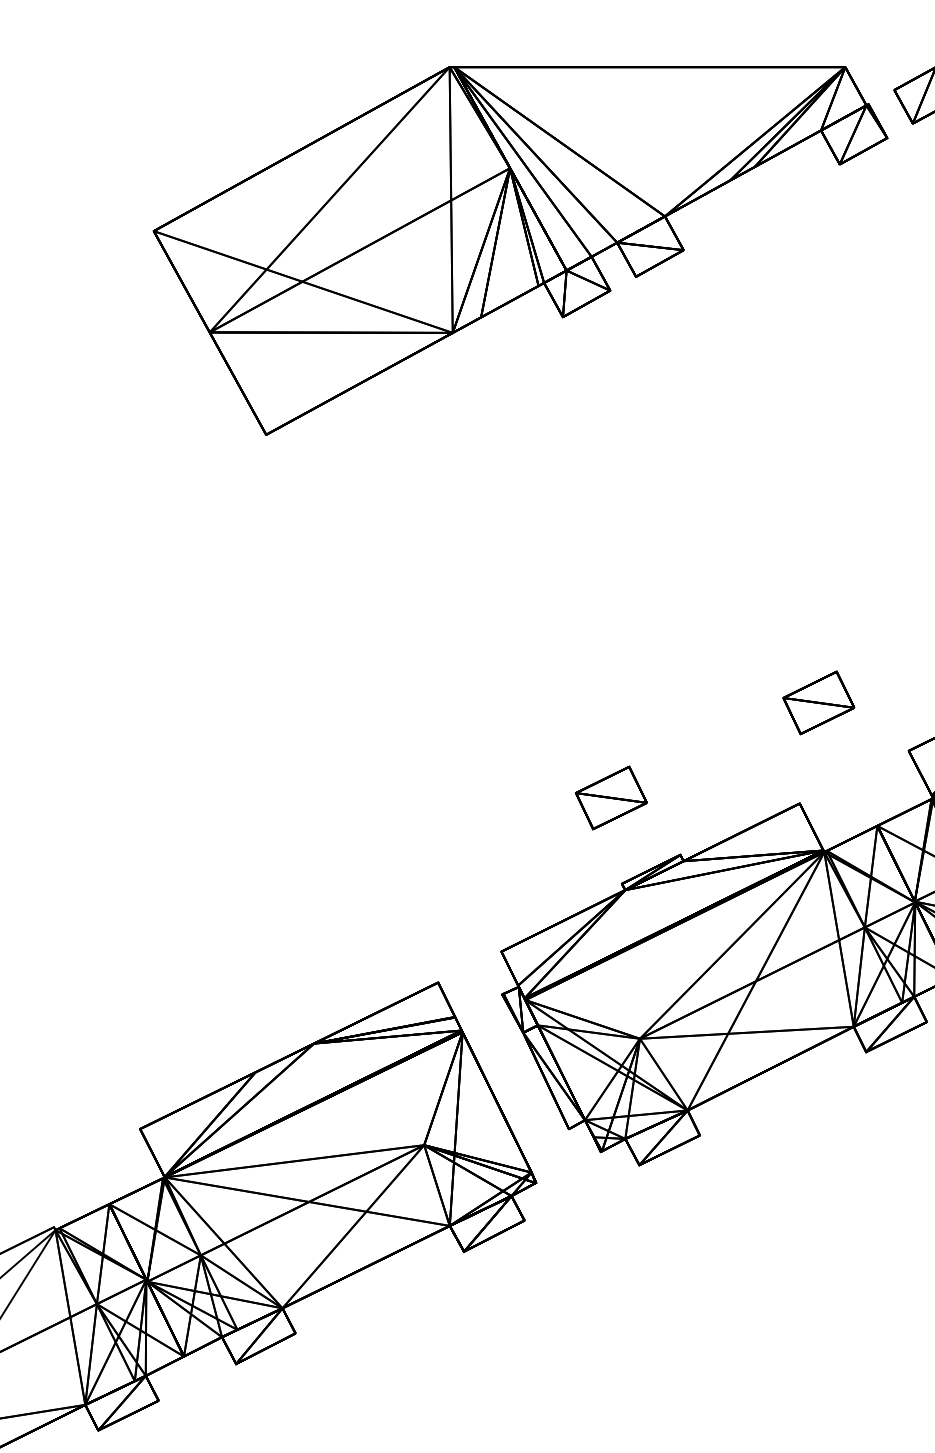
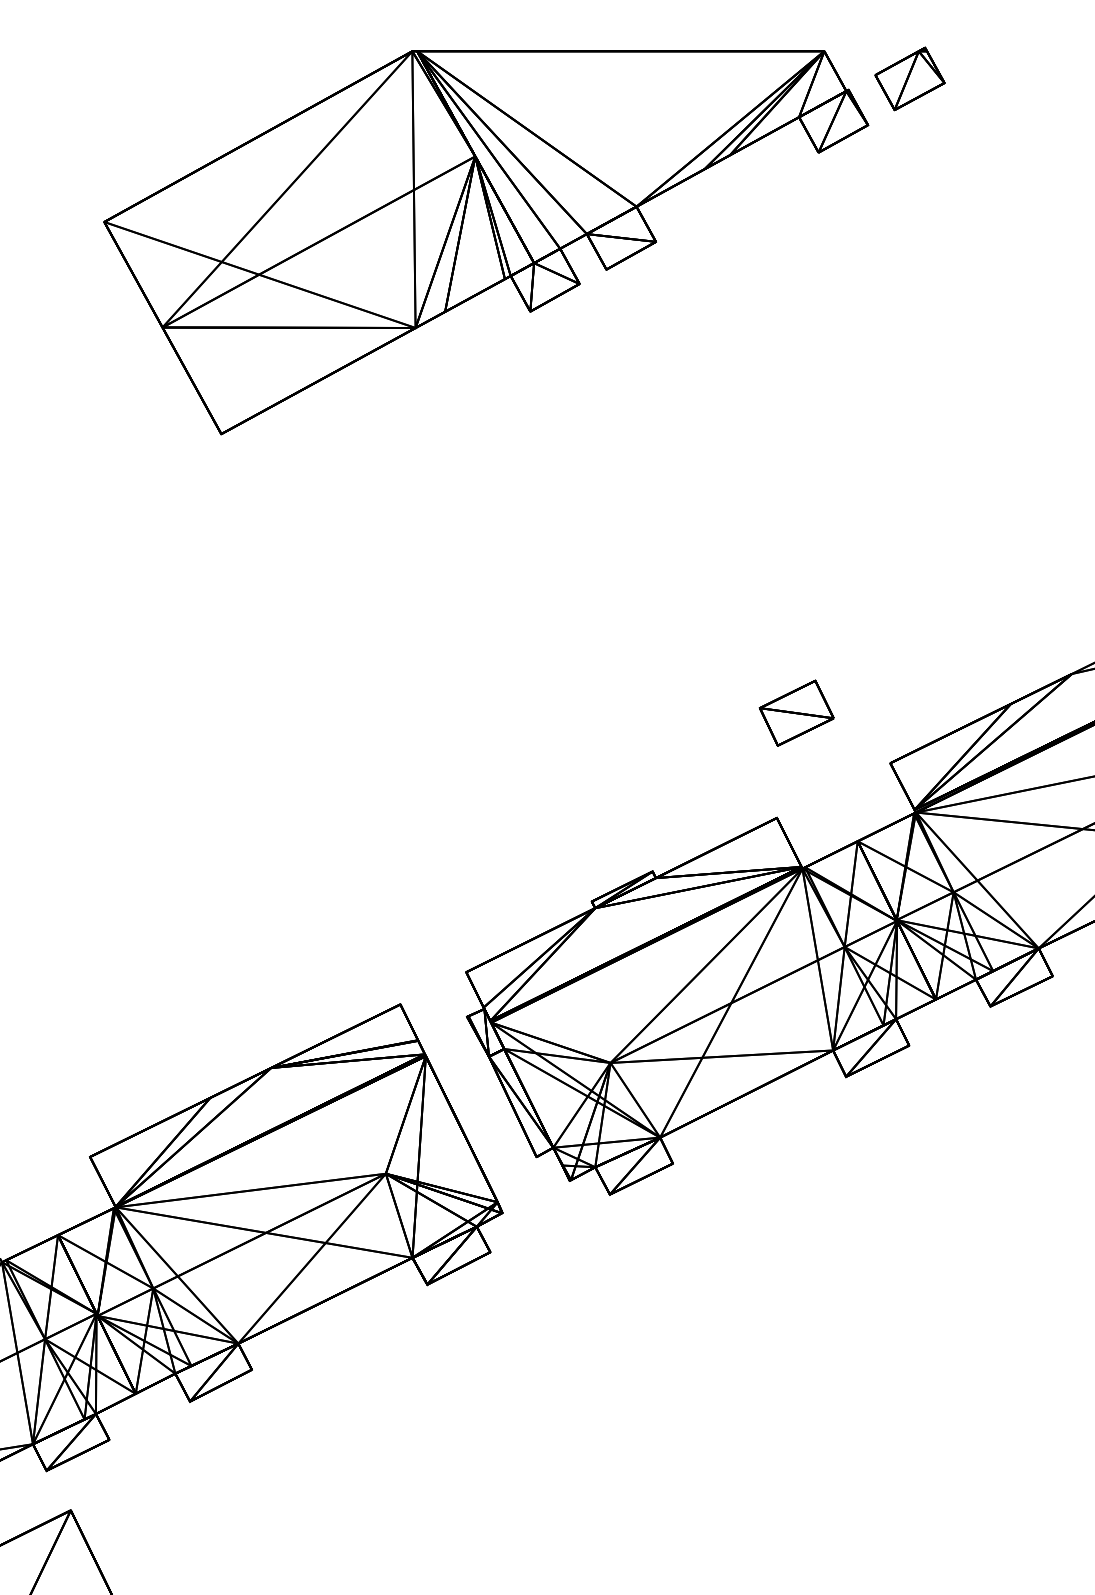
part: (611, 797) -> (580, 811), removed

